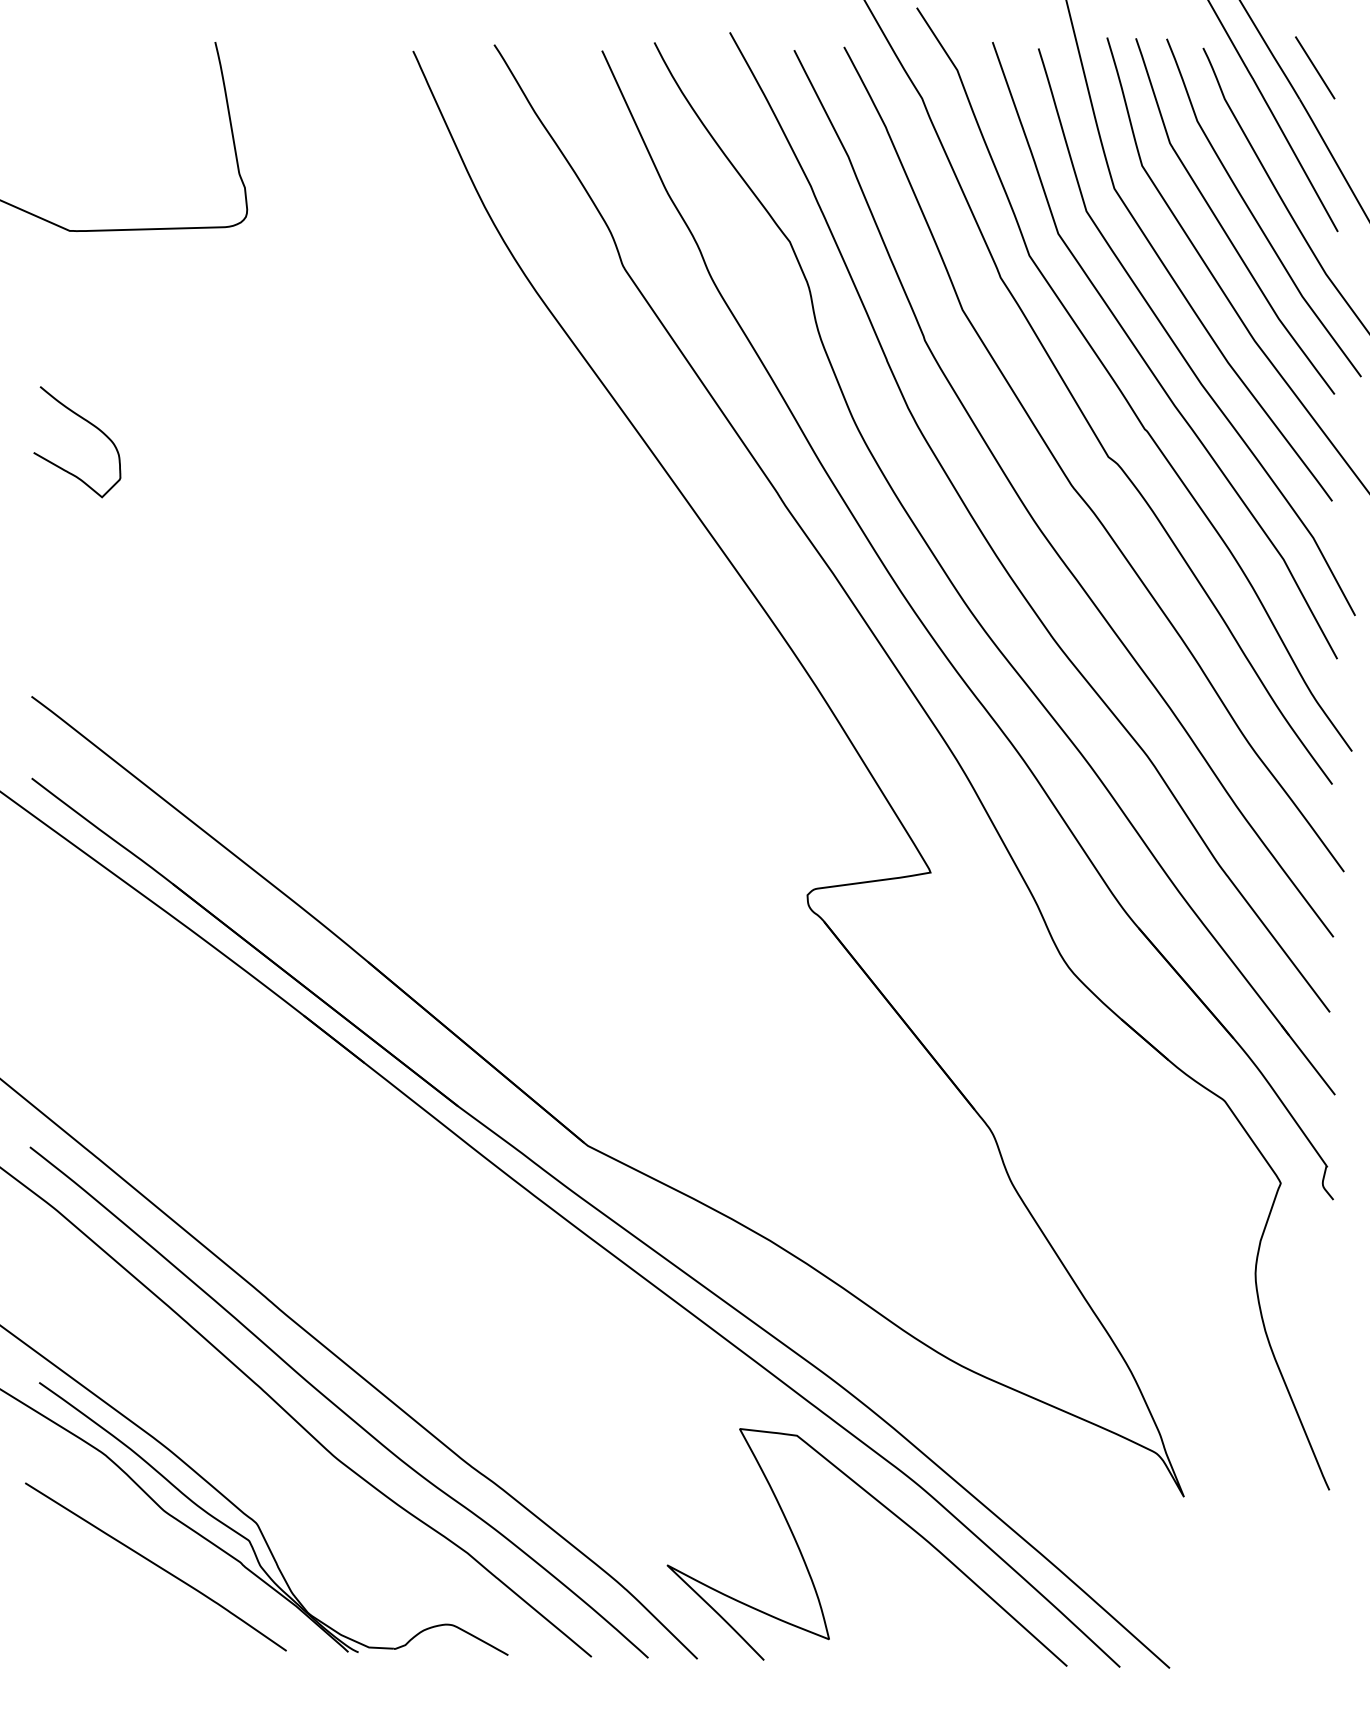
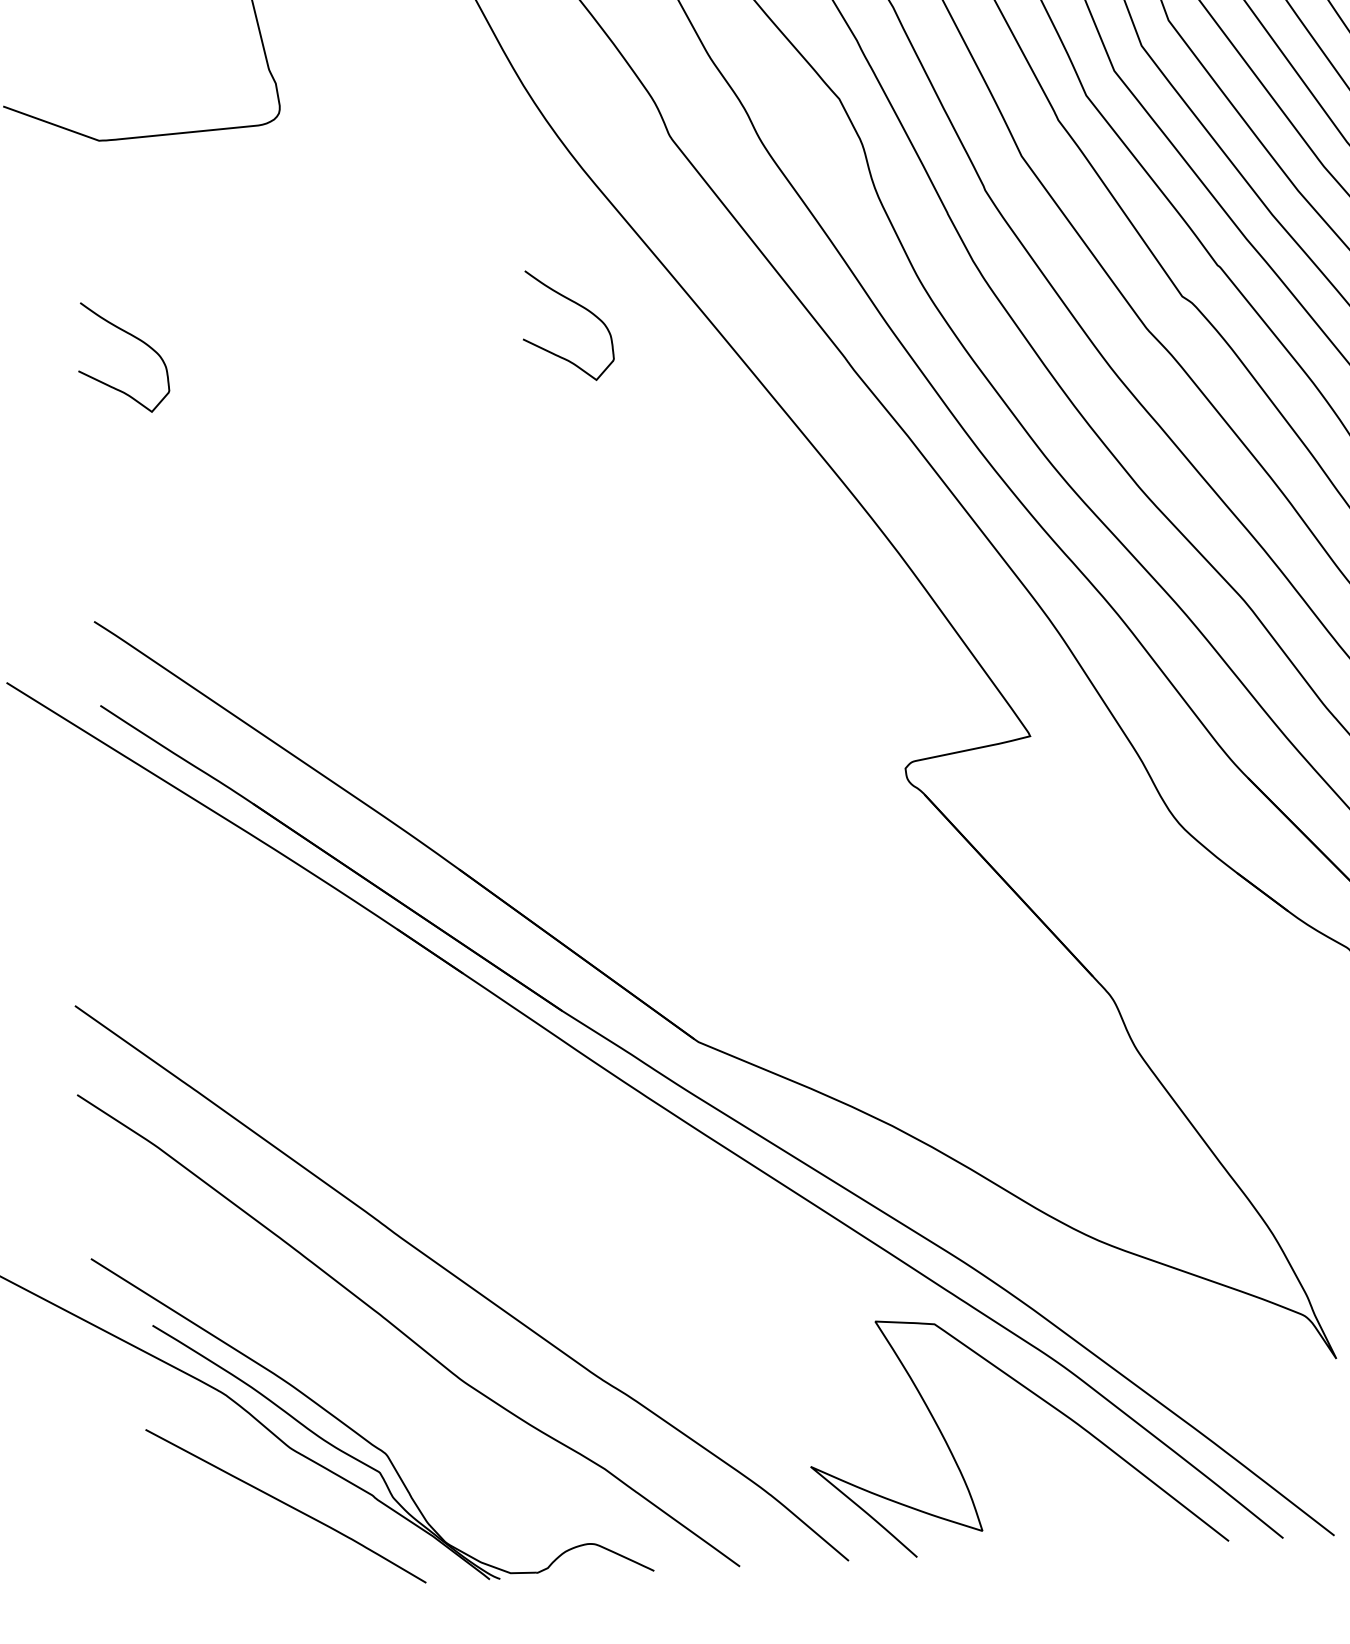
curve: (521, 423) -> (577, 305), added
curve: (337, 1405) -> (460, 1327), removed

